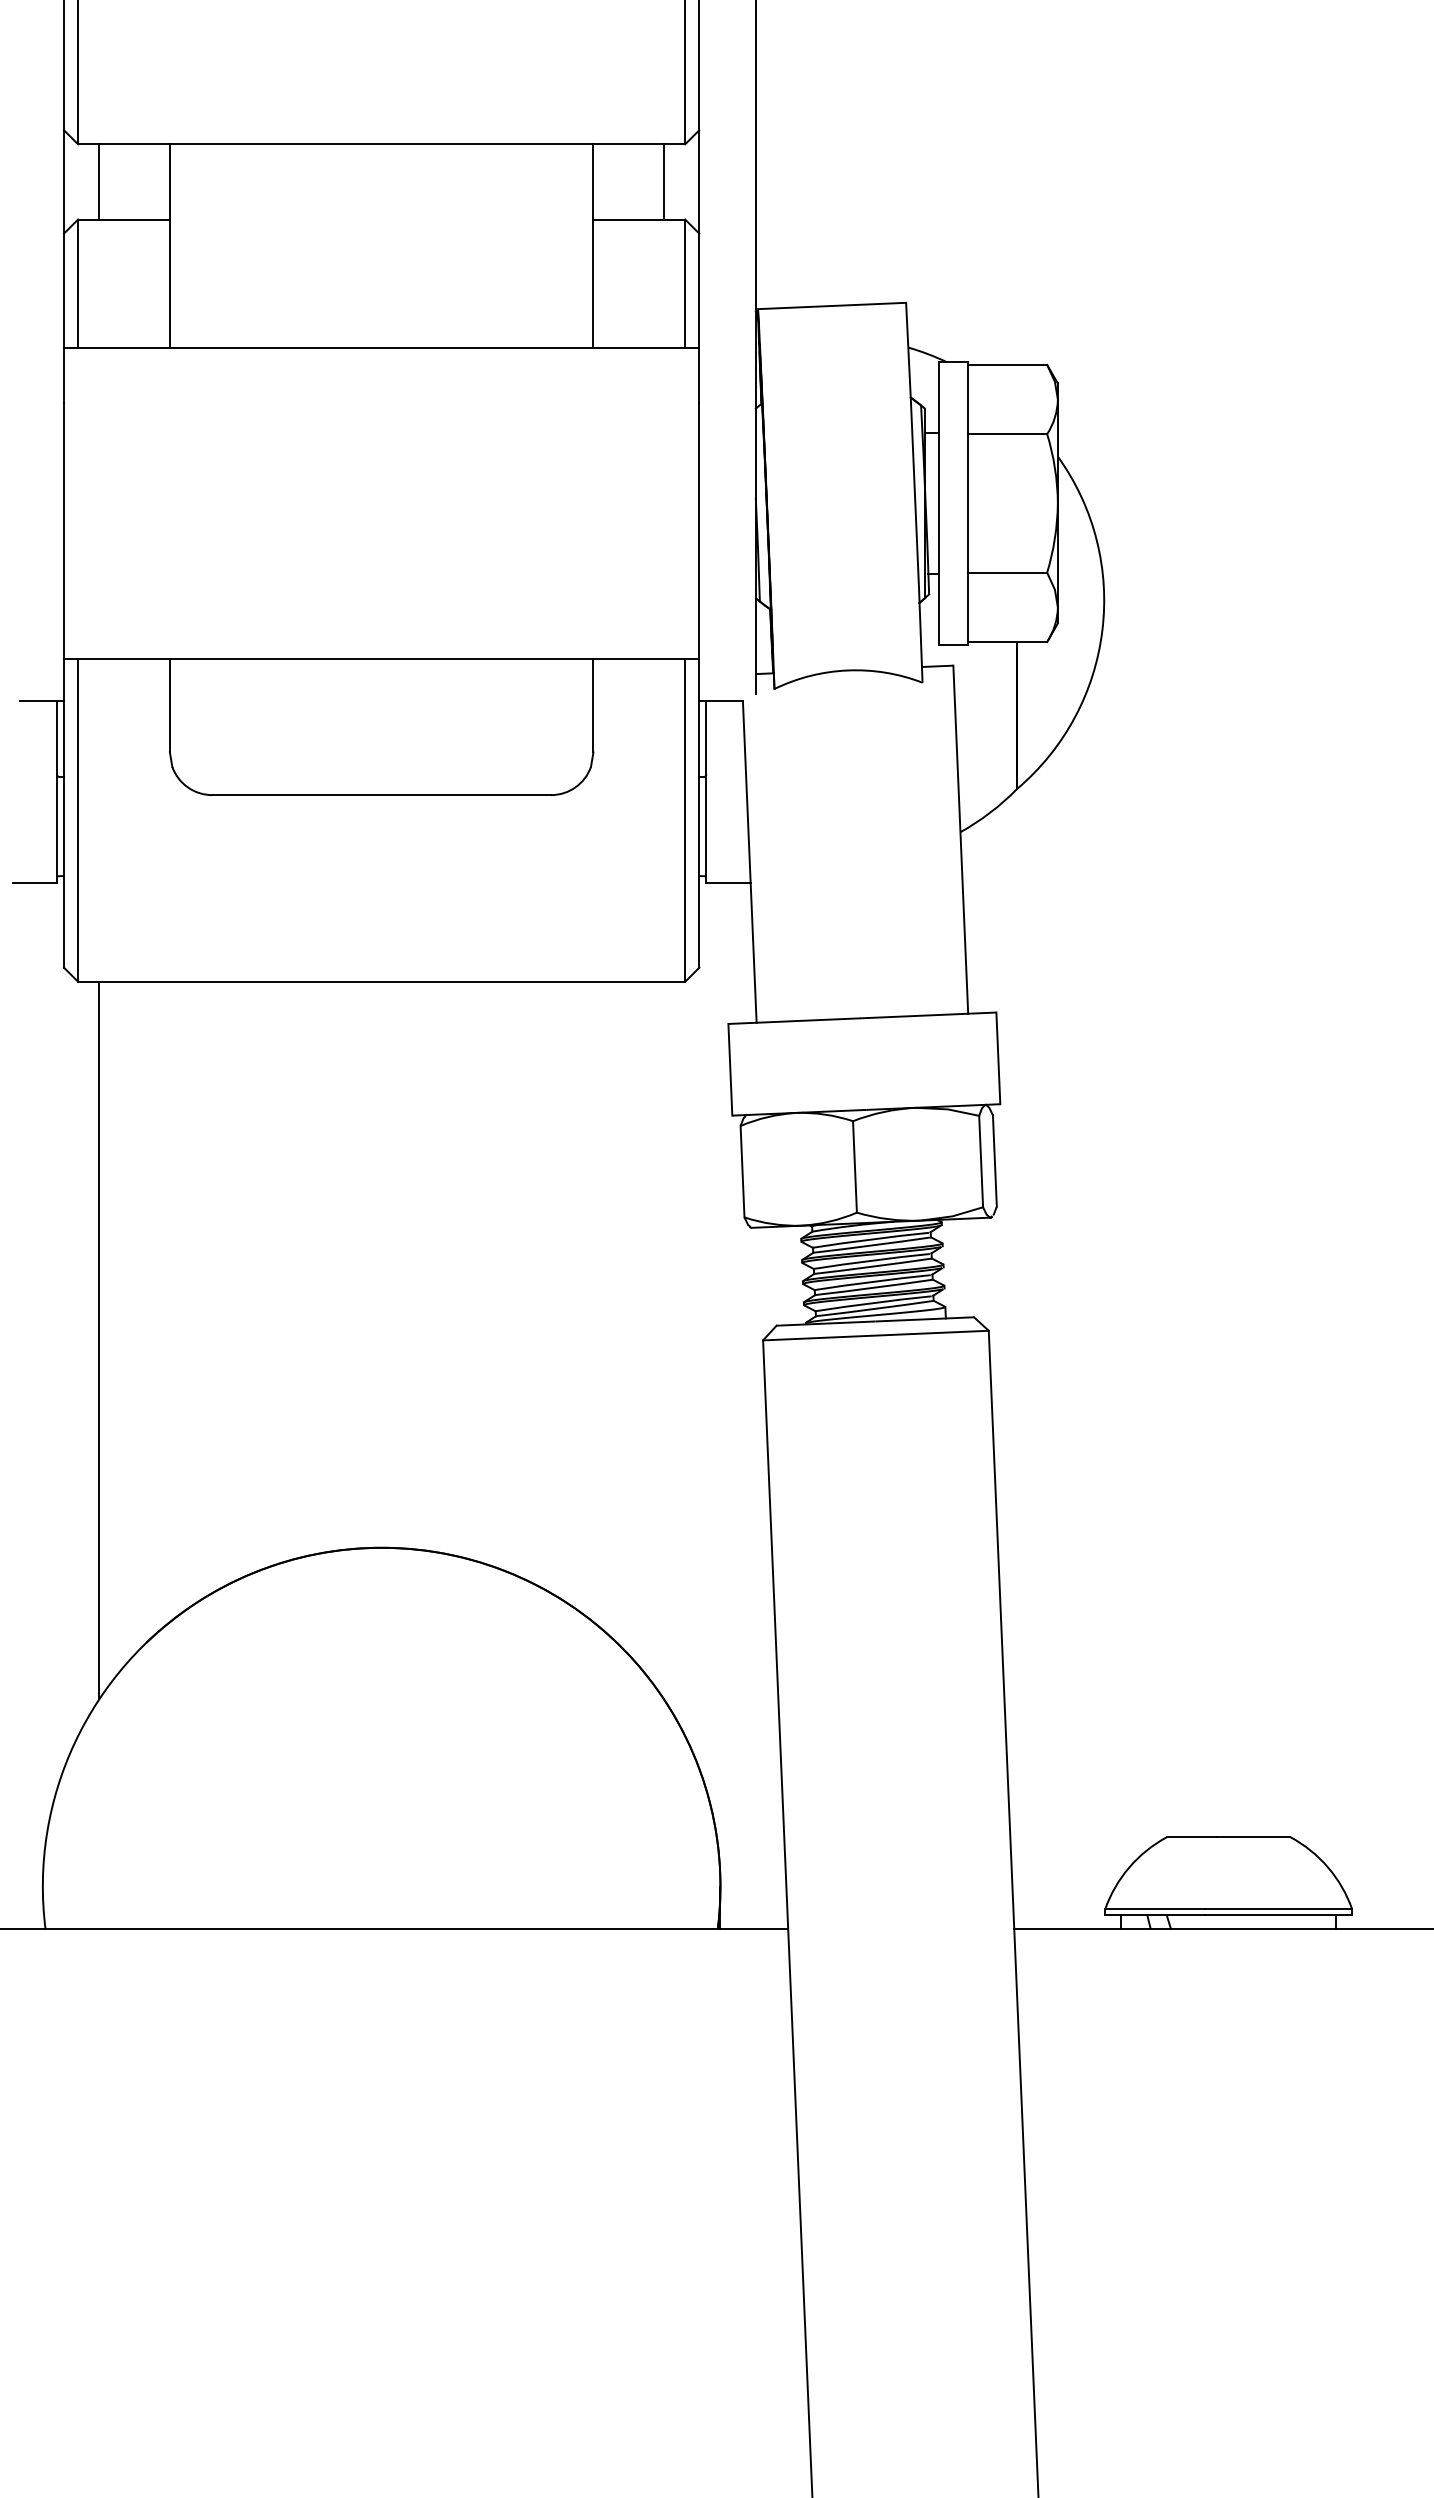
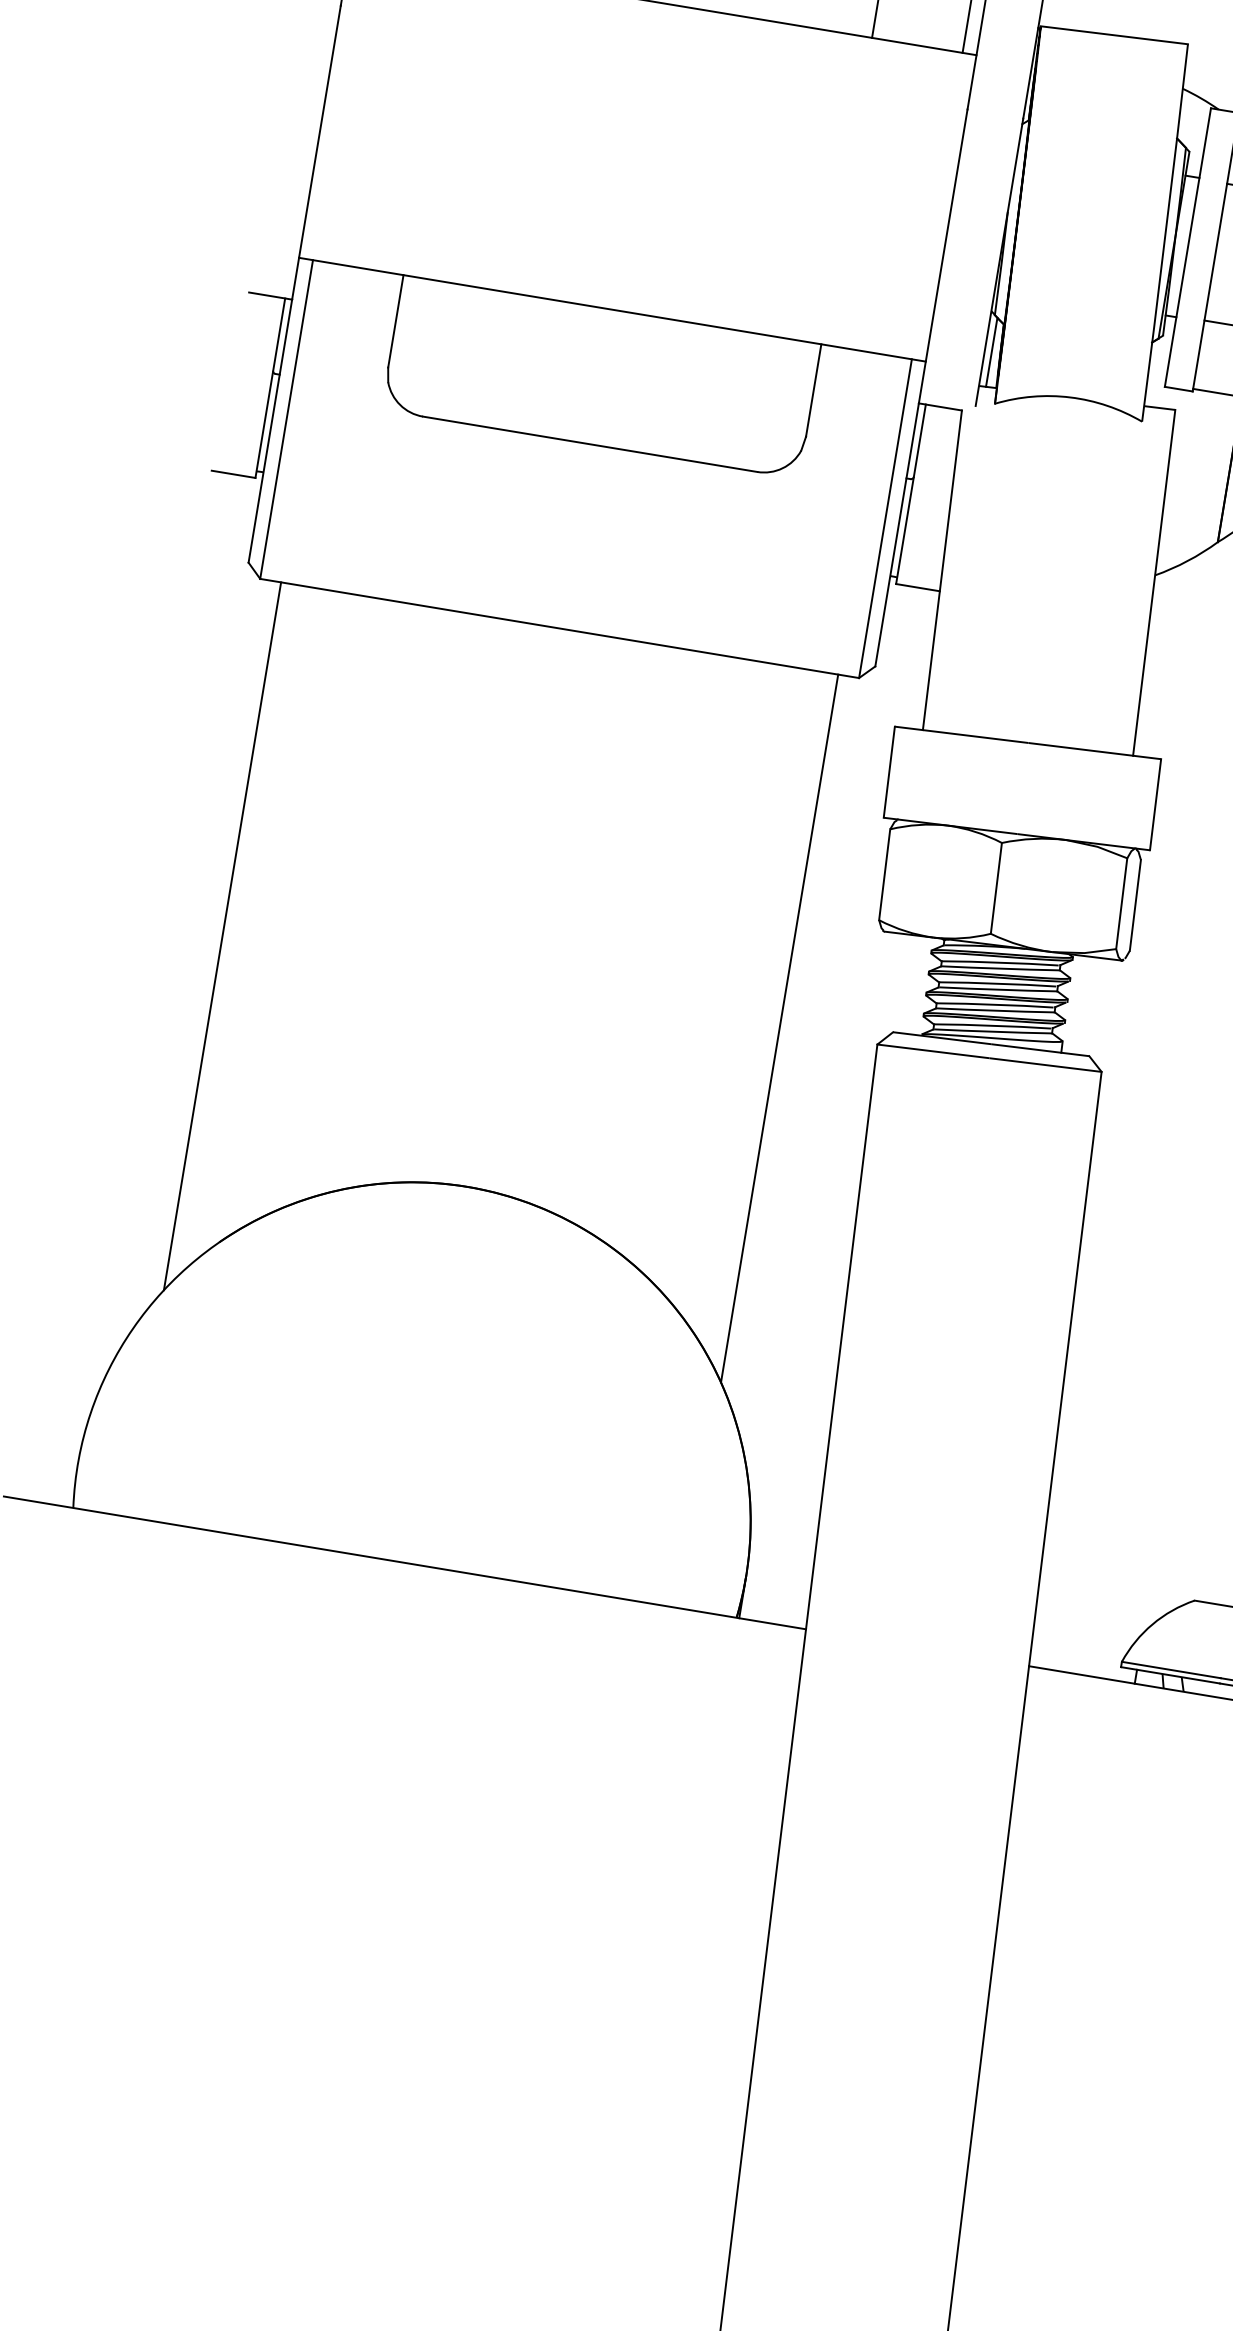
line: (762, 638) -> (991, 351), added
line: (664, 1340) -> (780, 1028), added

